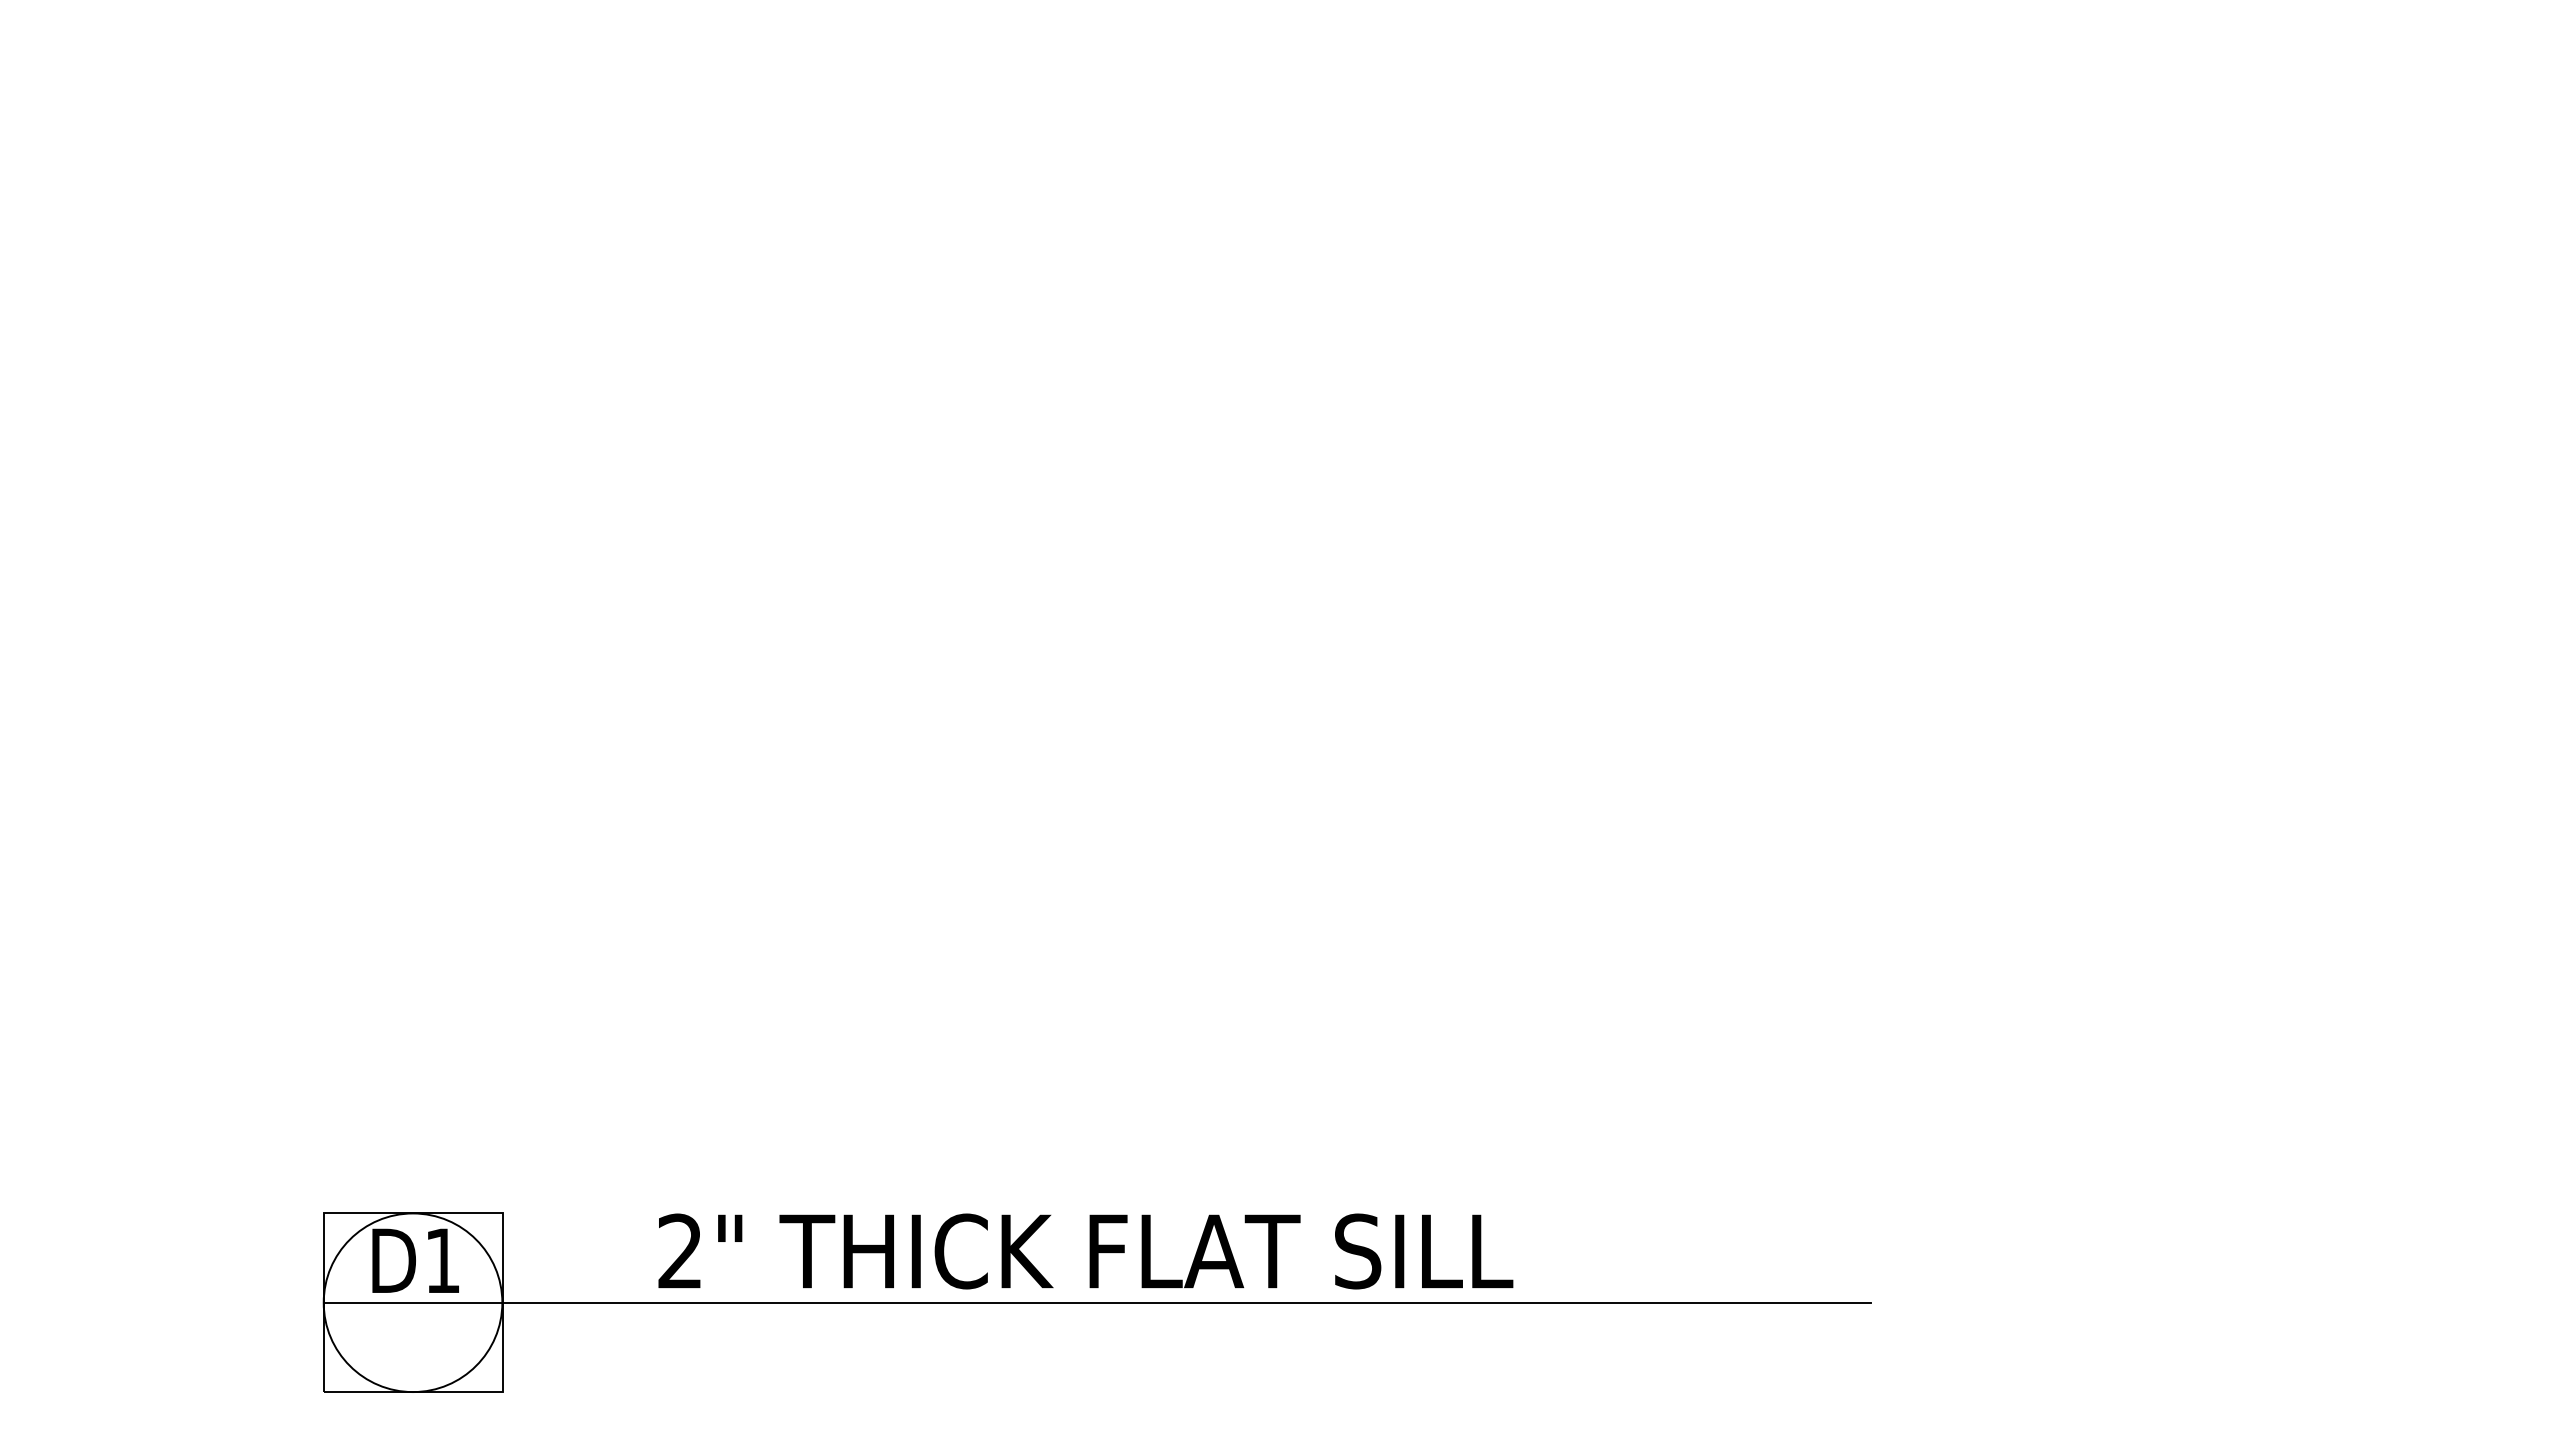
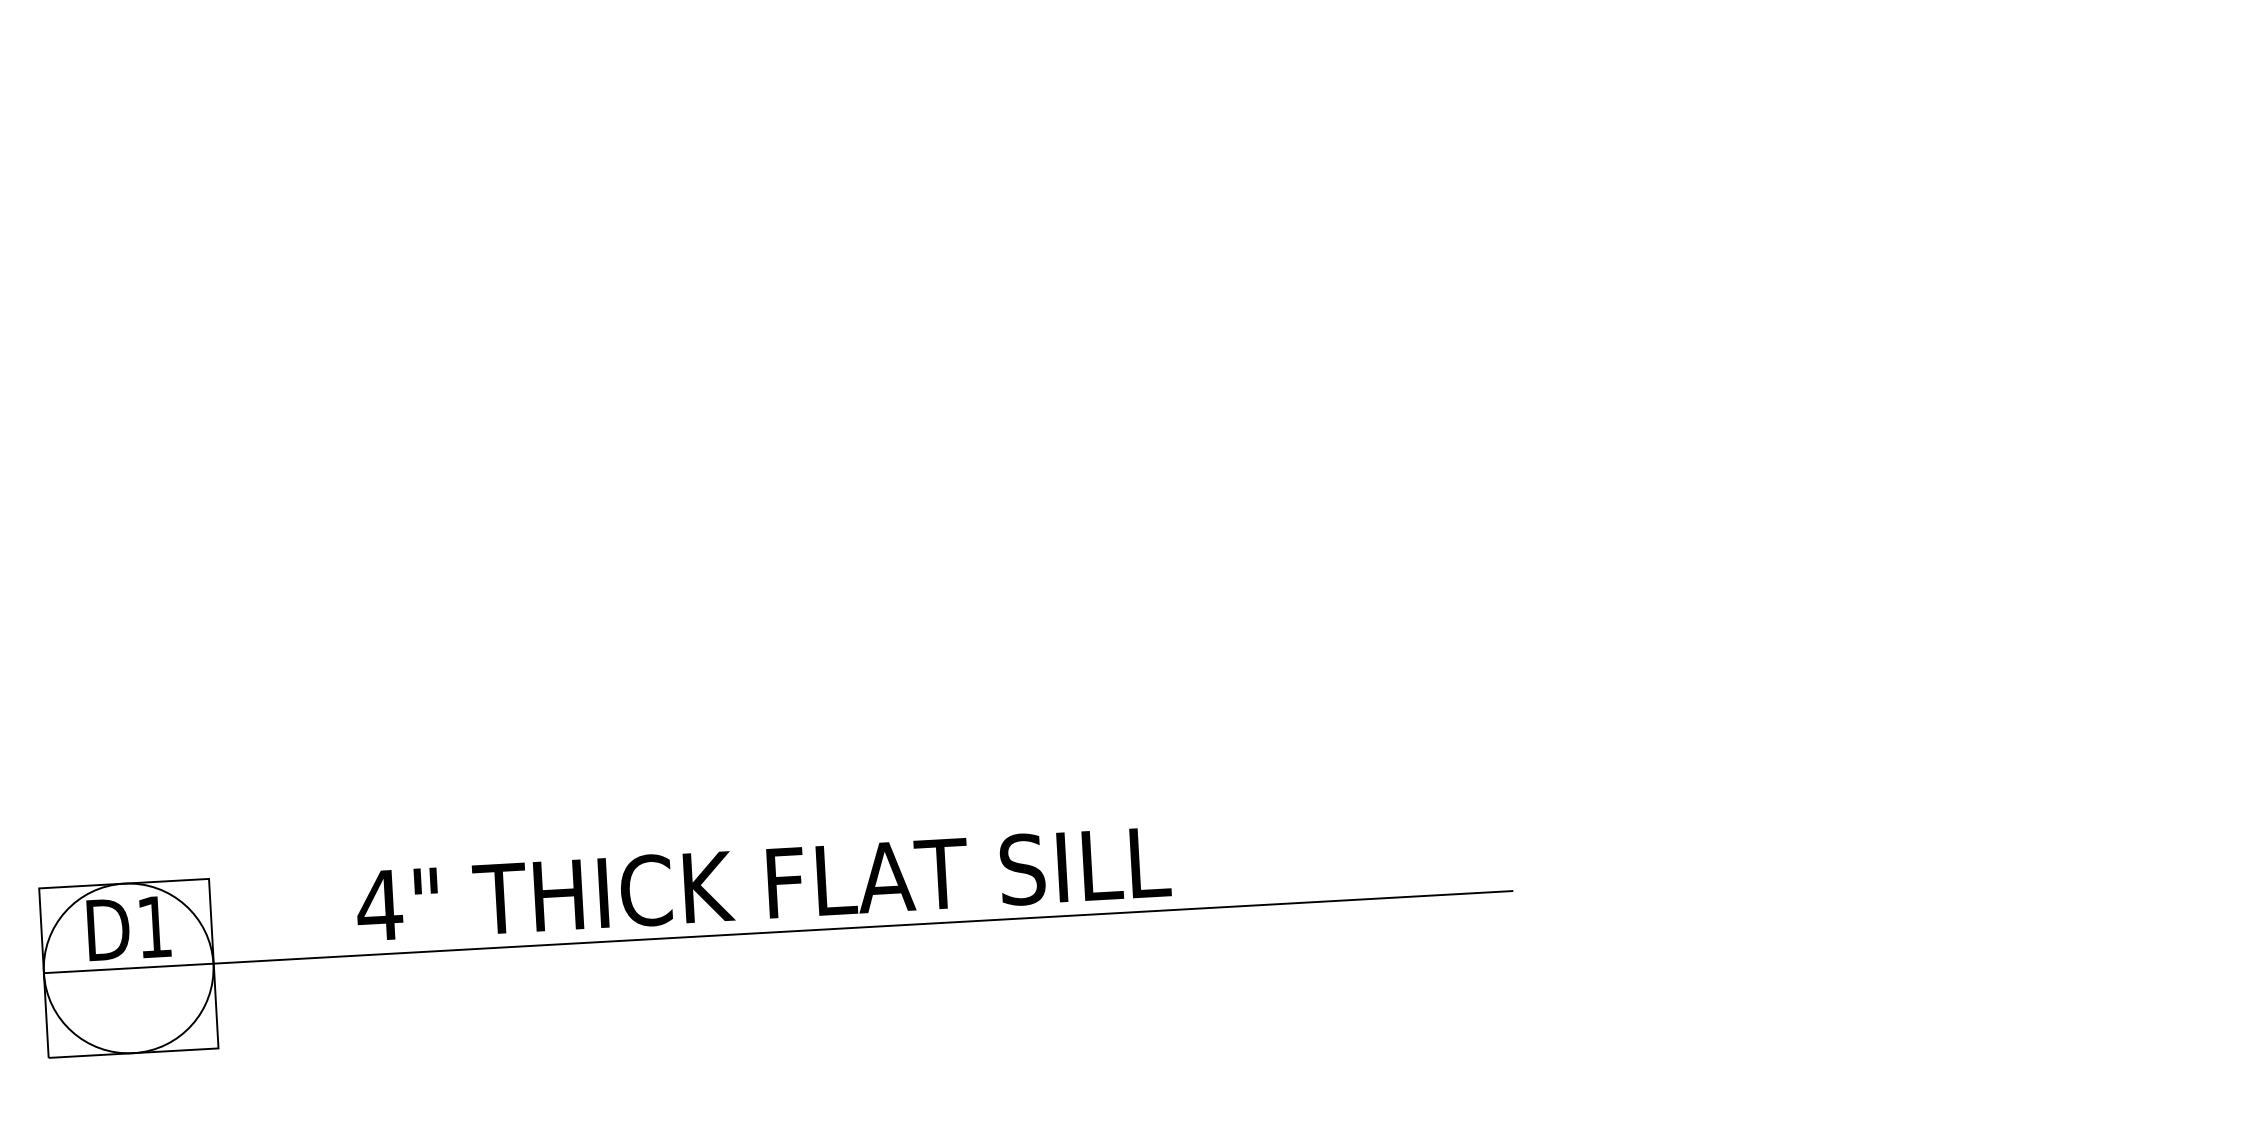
text: (680, 1250) -> (379, 904), 2" -> 4"

